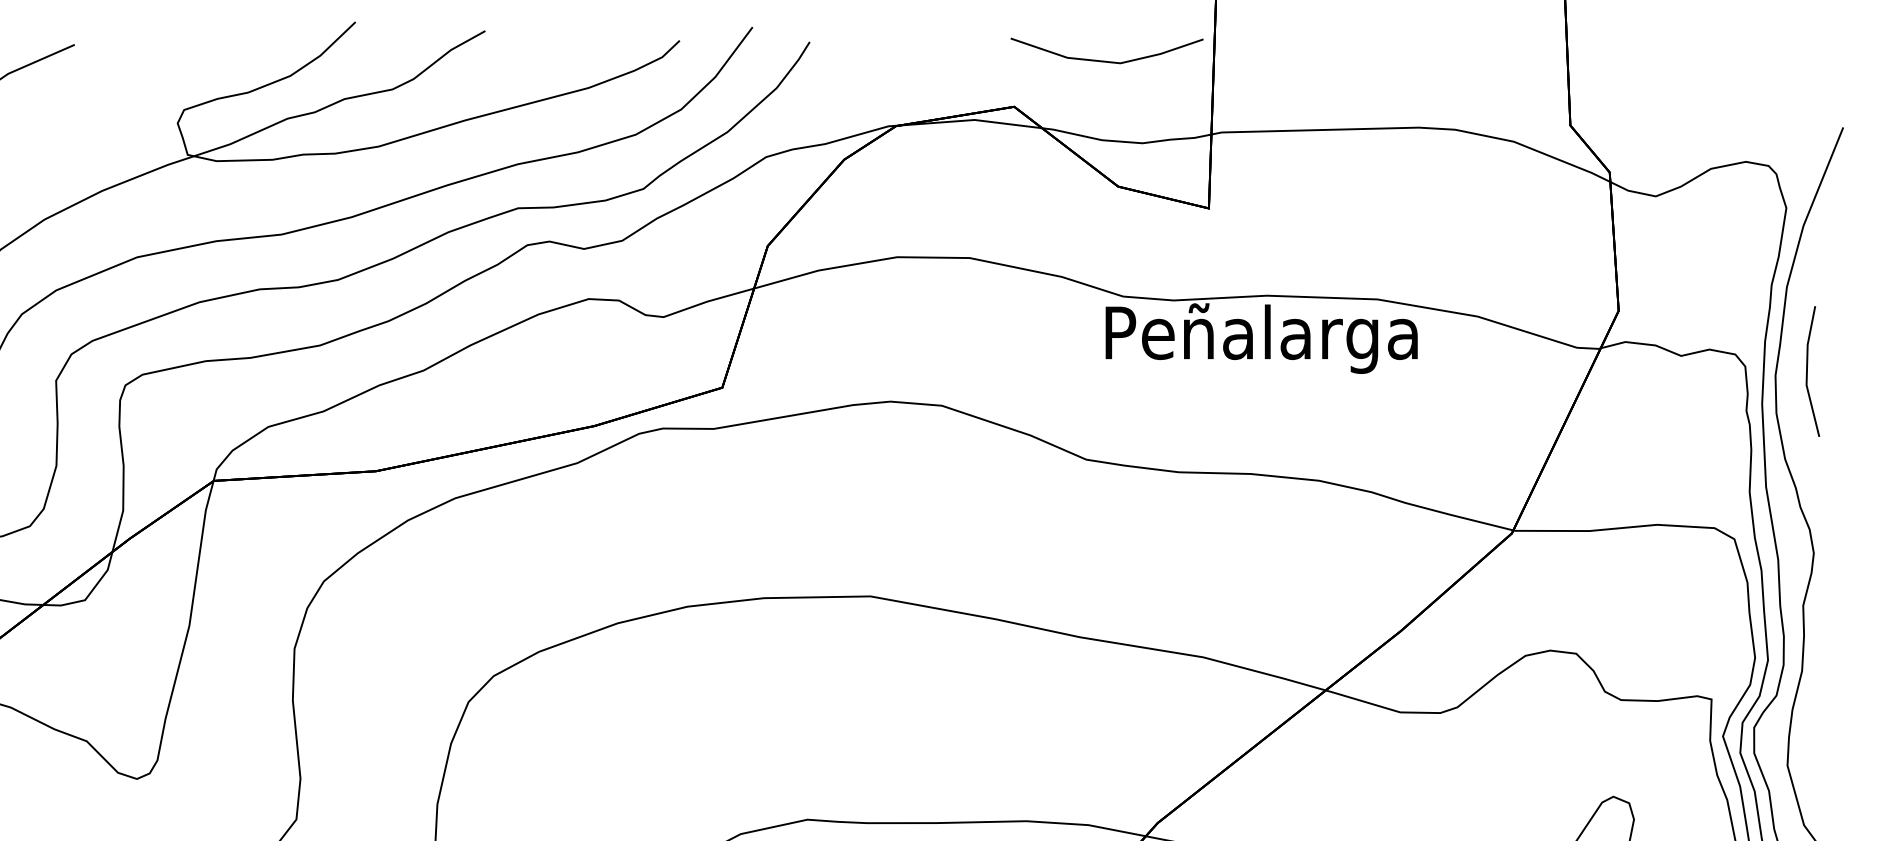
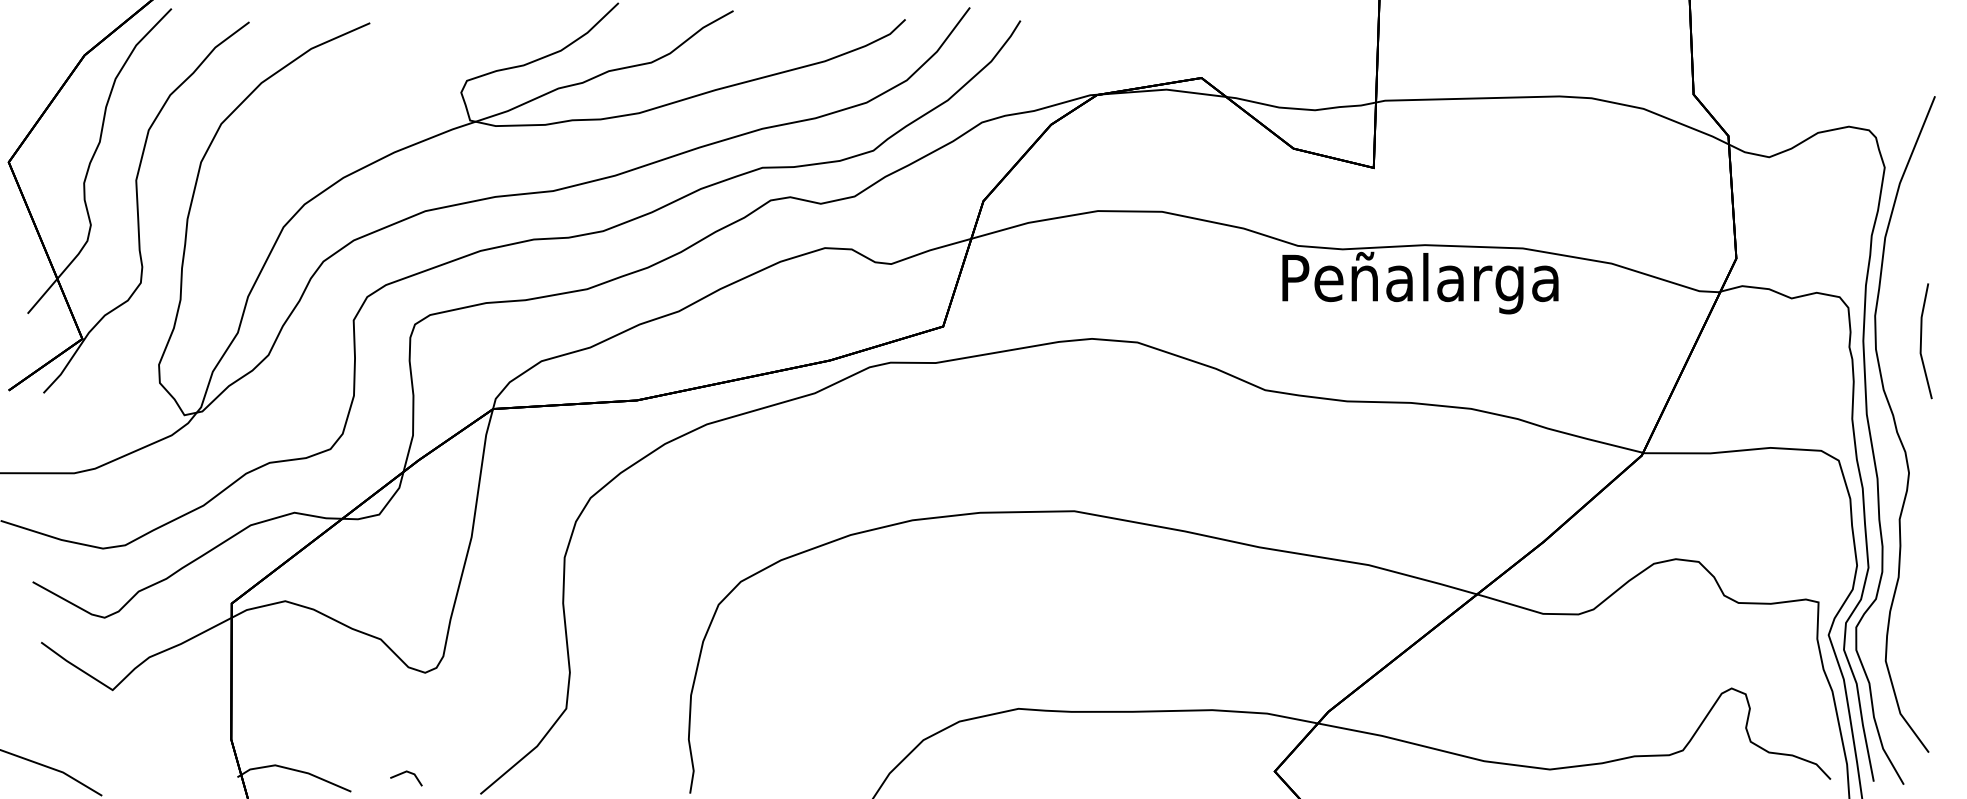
line: (1102, 59) -> (1279, 36), removed
line: (1807, 371) -> (1921, 341), moved

